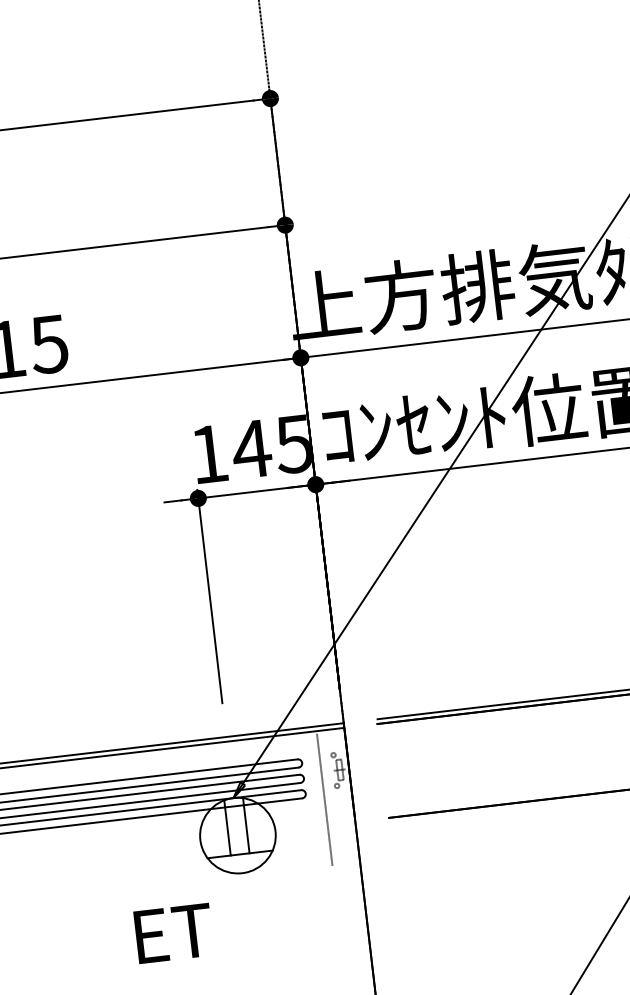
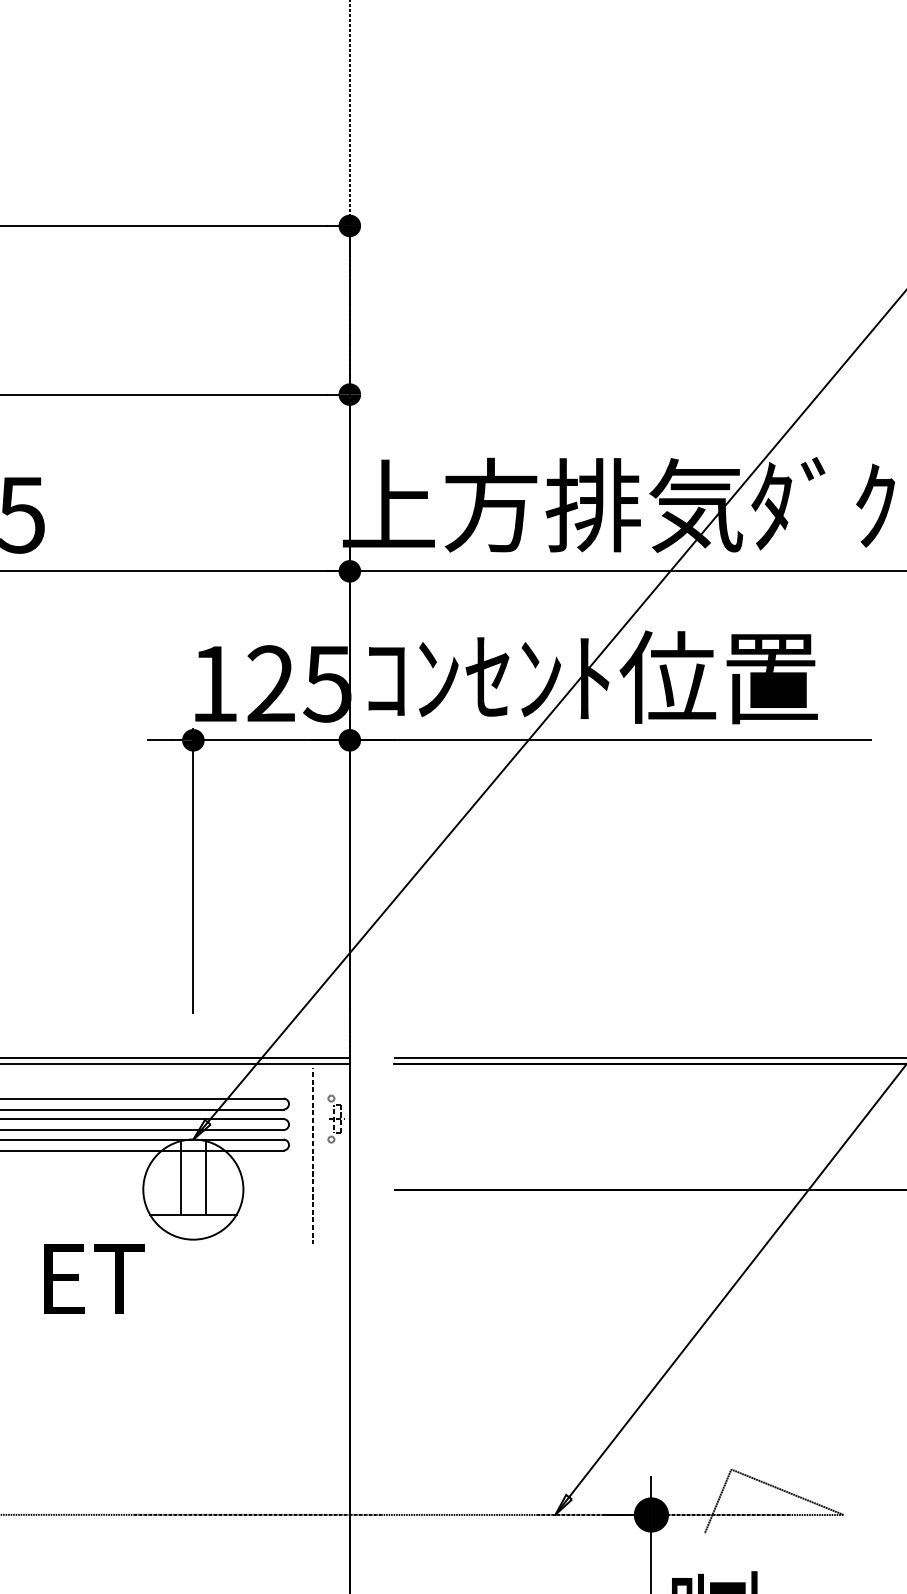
text: (251, 448) -> (270, 683), 145 -> 125
text: (174, 932) -> (94, 1278), moved

